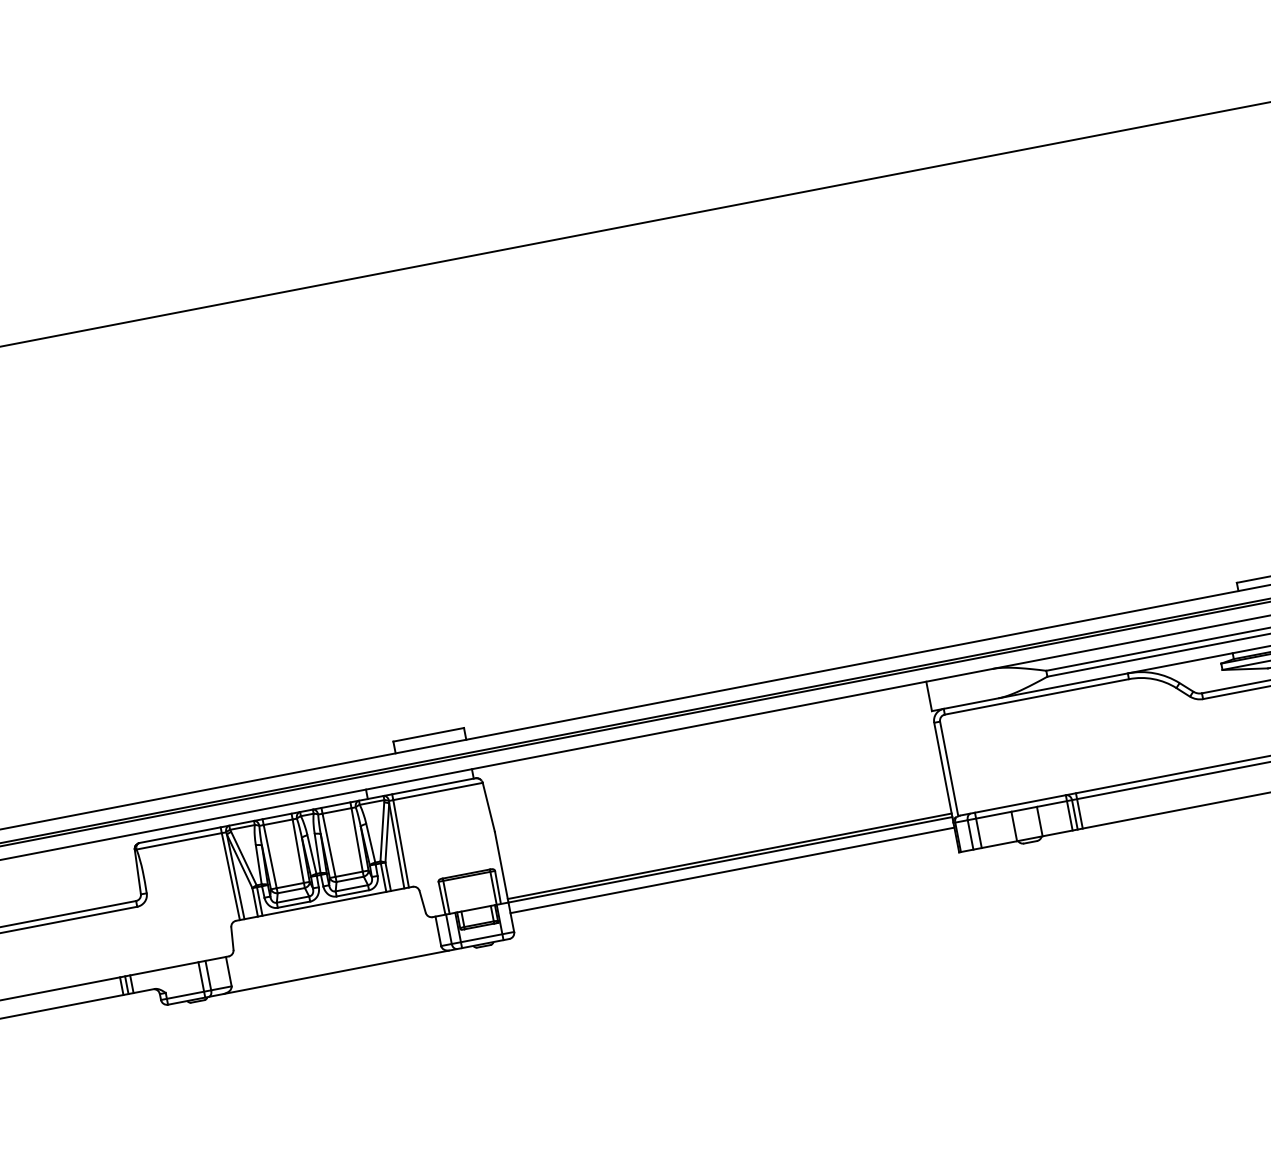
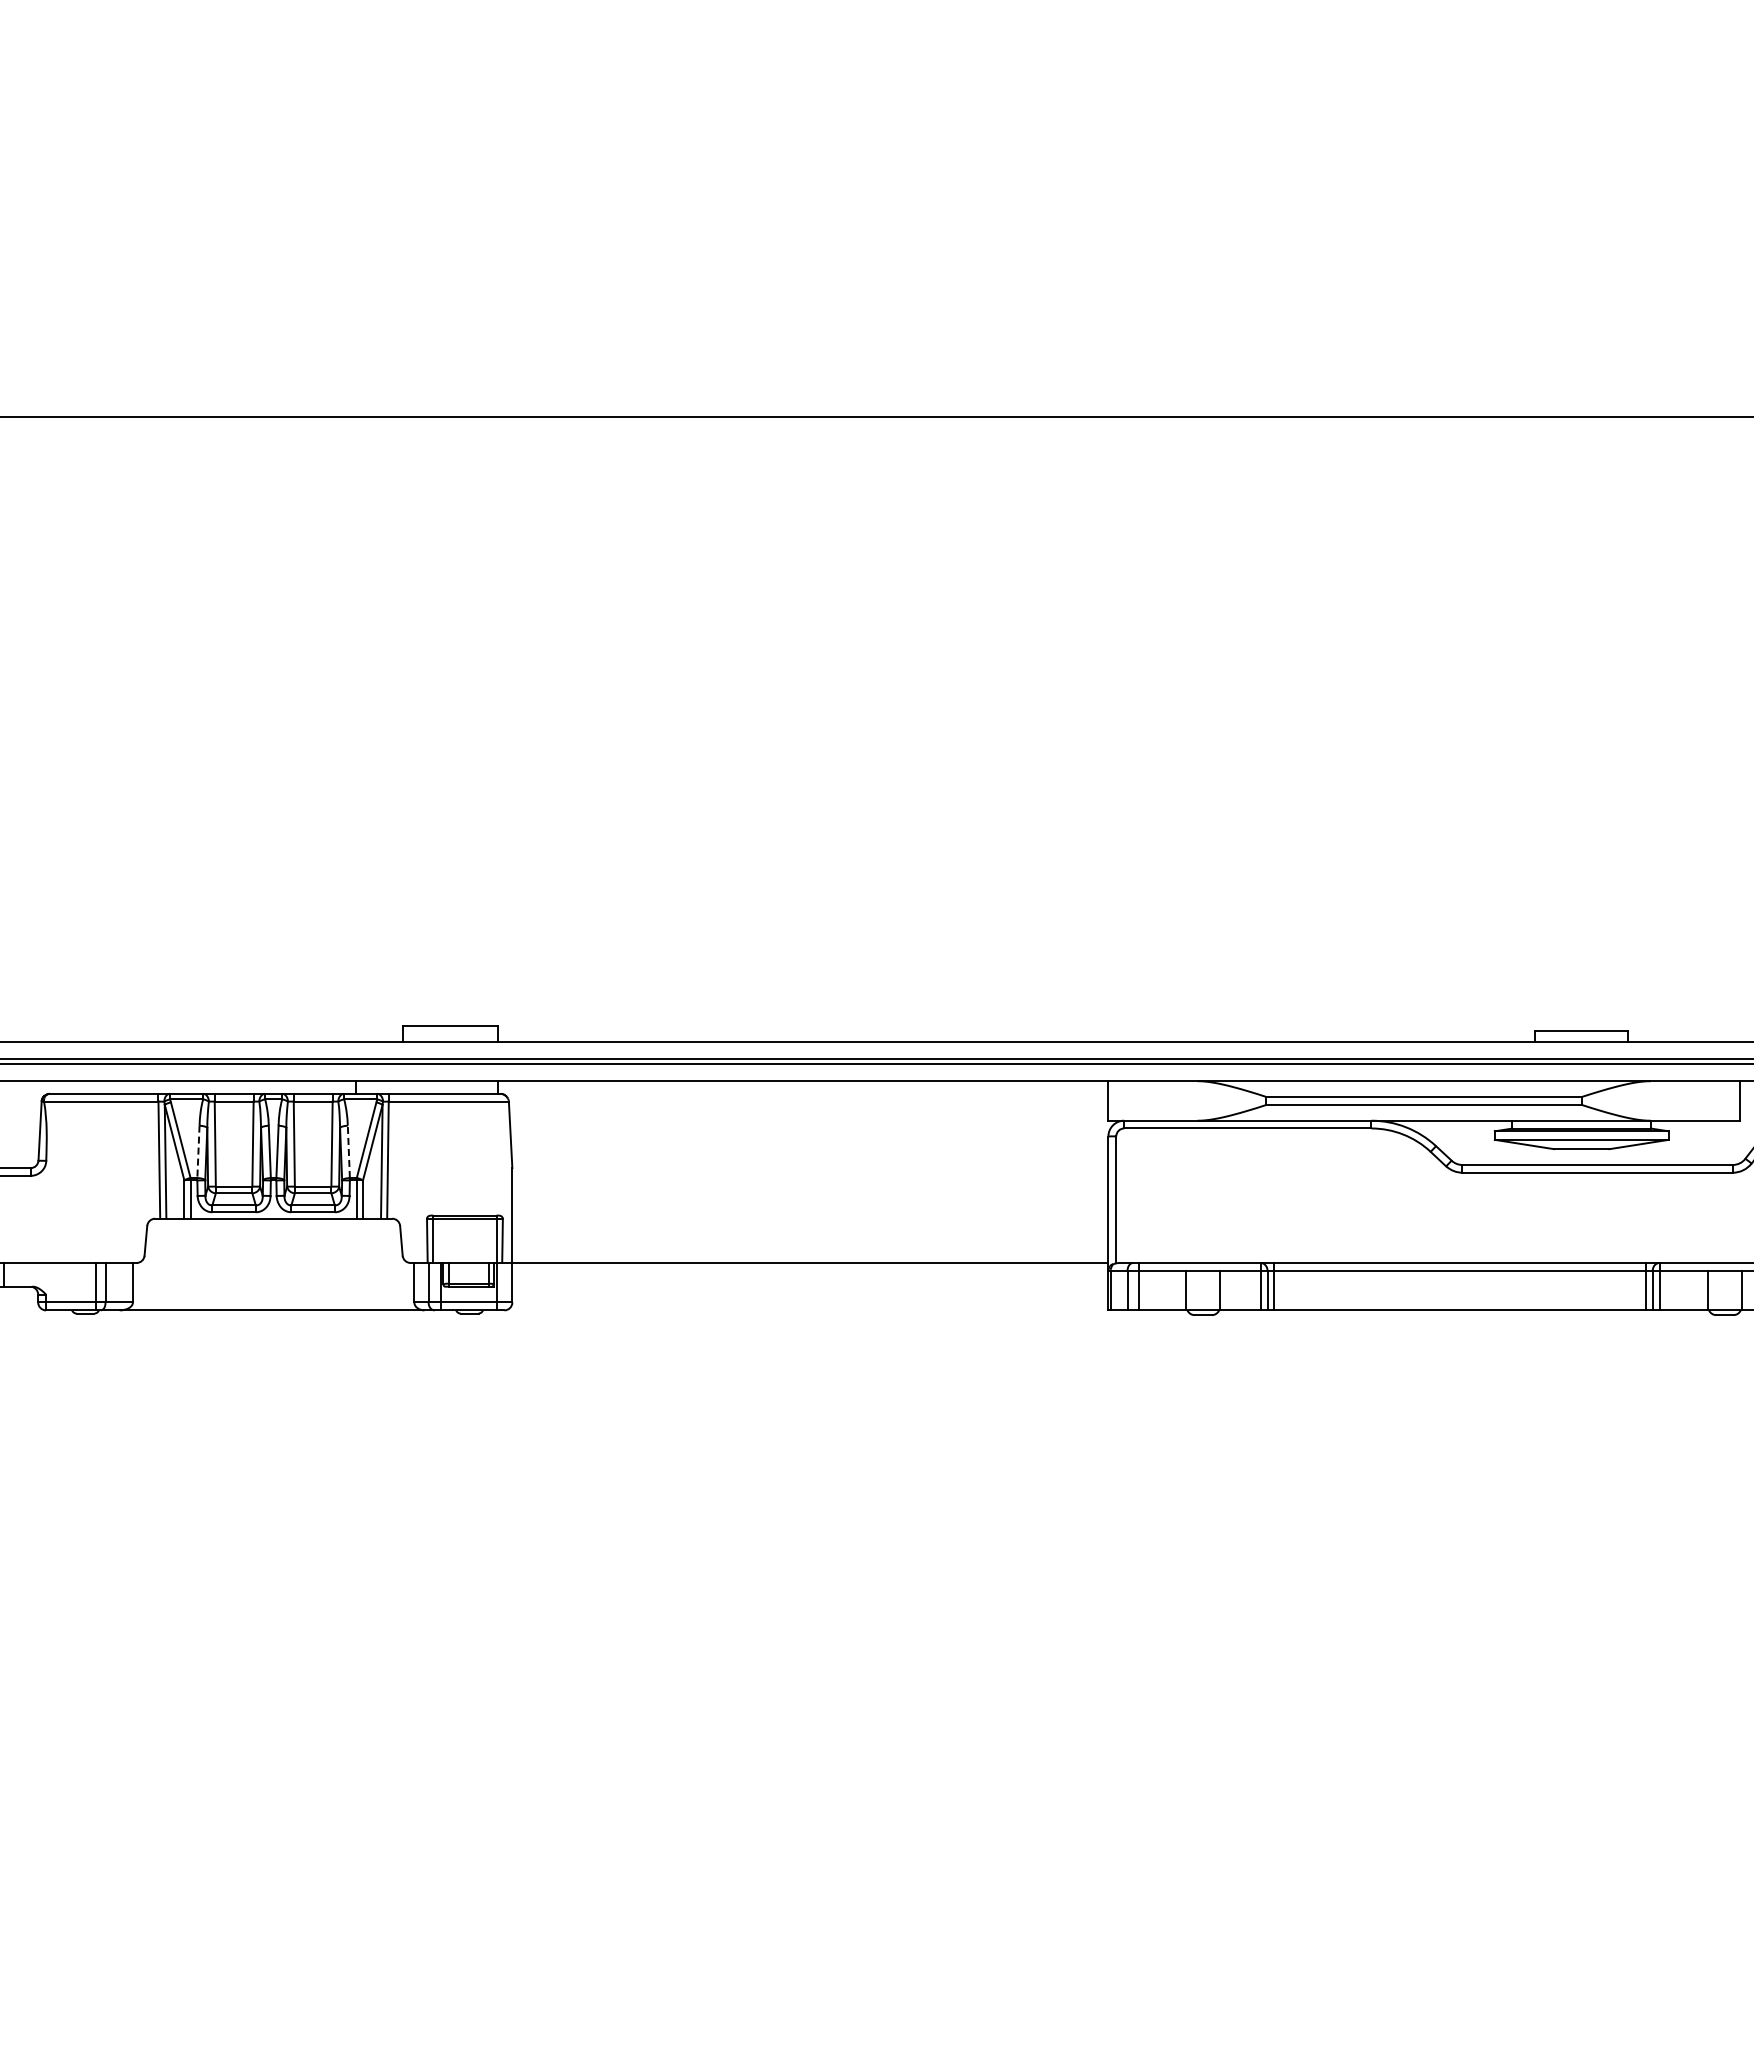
line: (370, 843) -> (348, 1151), solid -> dashed
line: (729, 856) -> (810, 1258), removed
line: (258, 865) -> (198, 1152), solid -> dashed
line: (732, 870) -> (810, 1277), removed

